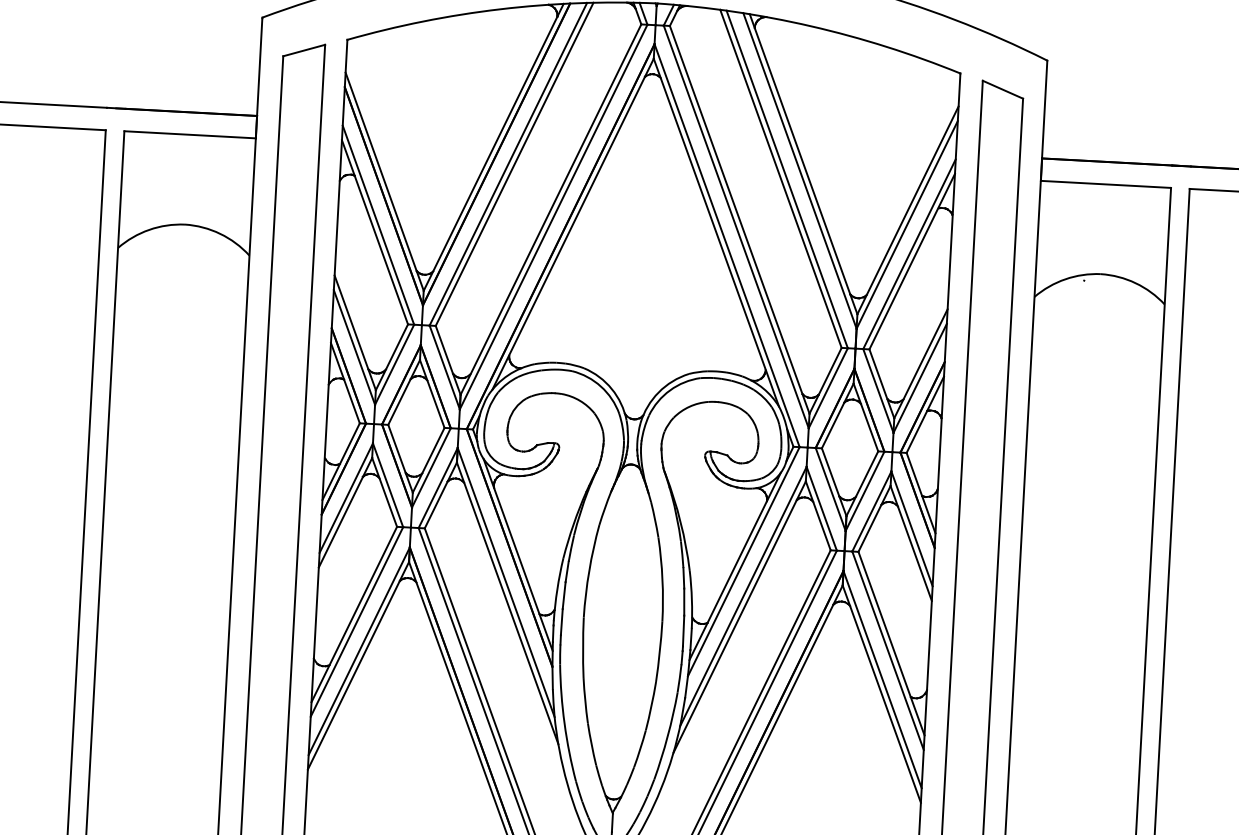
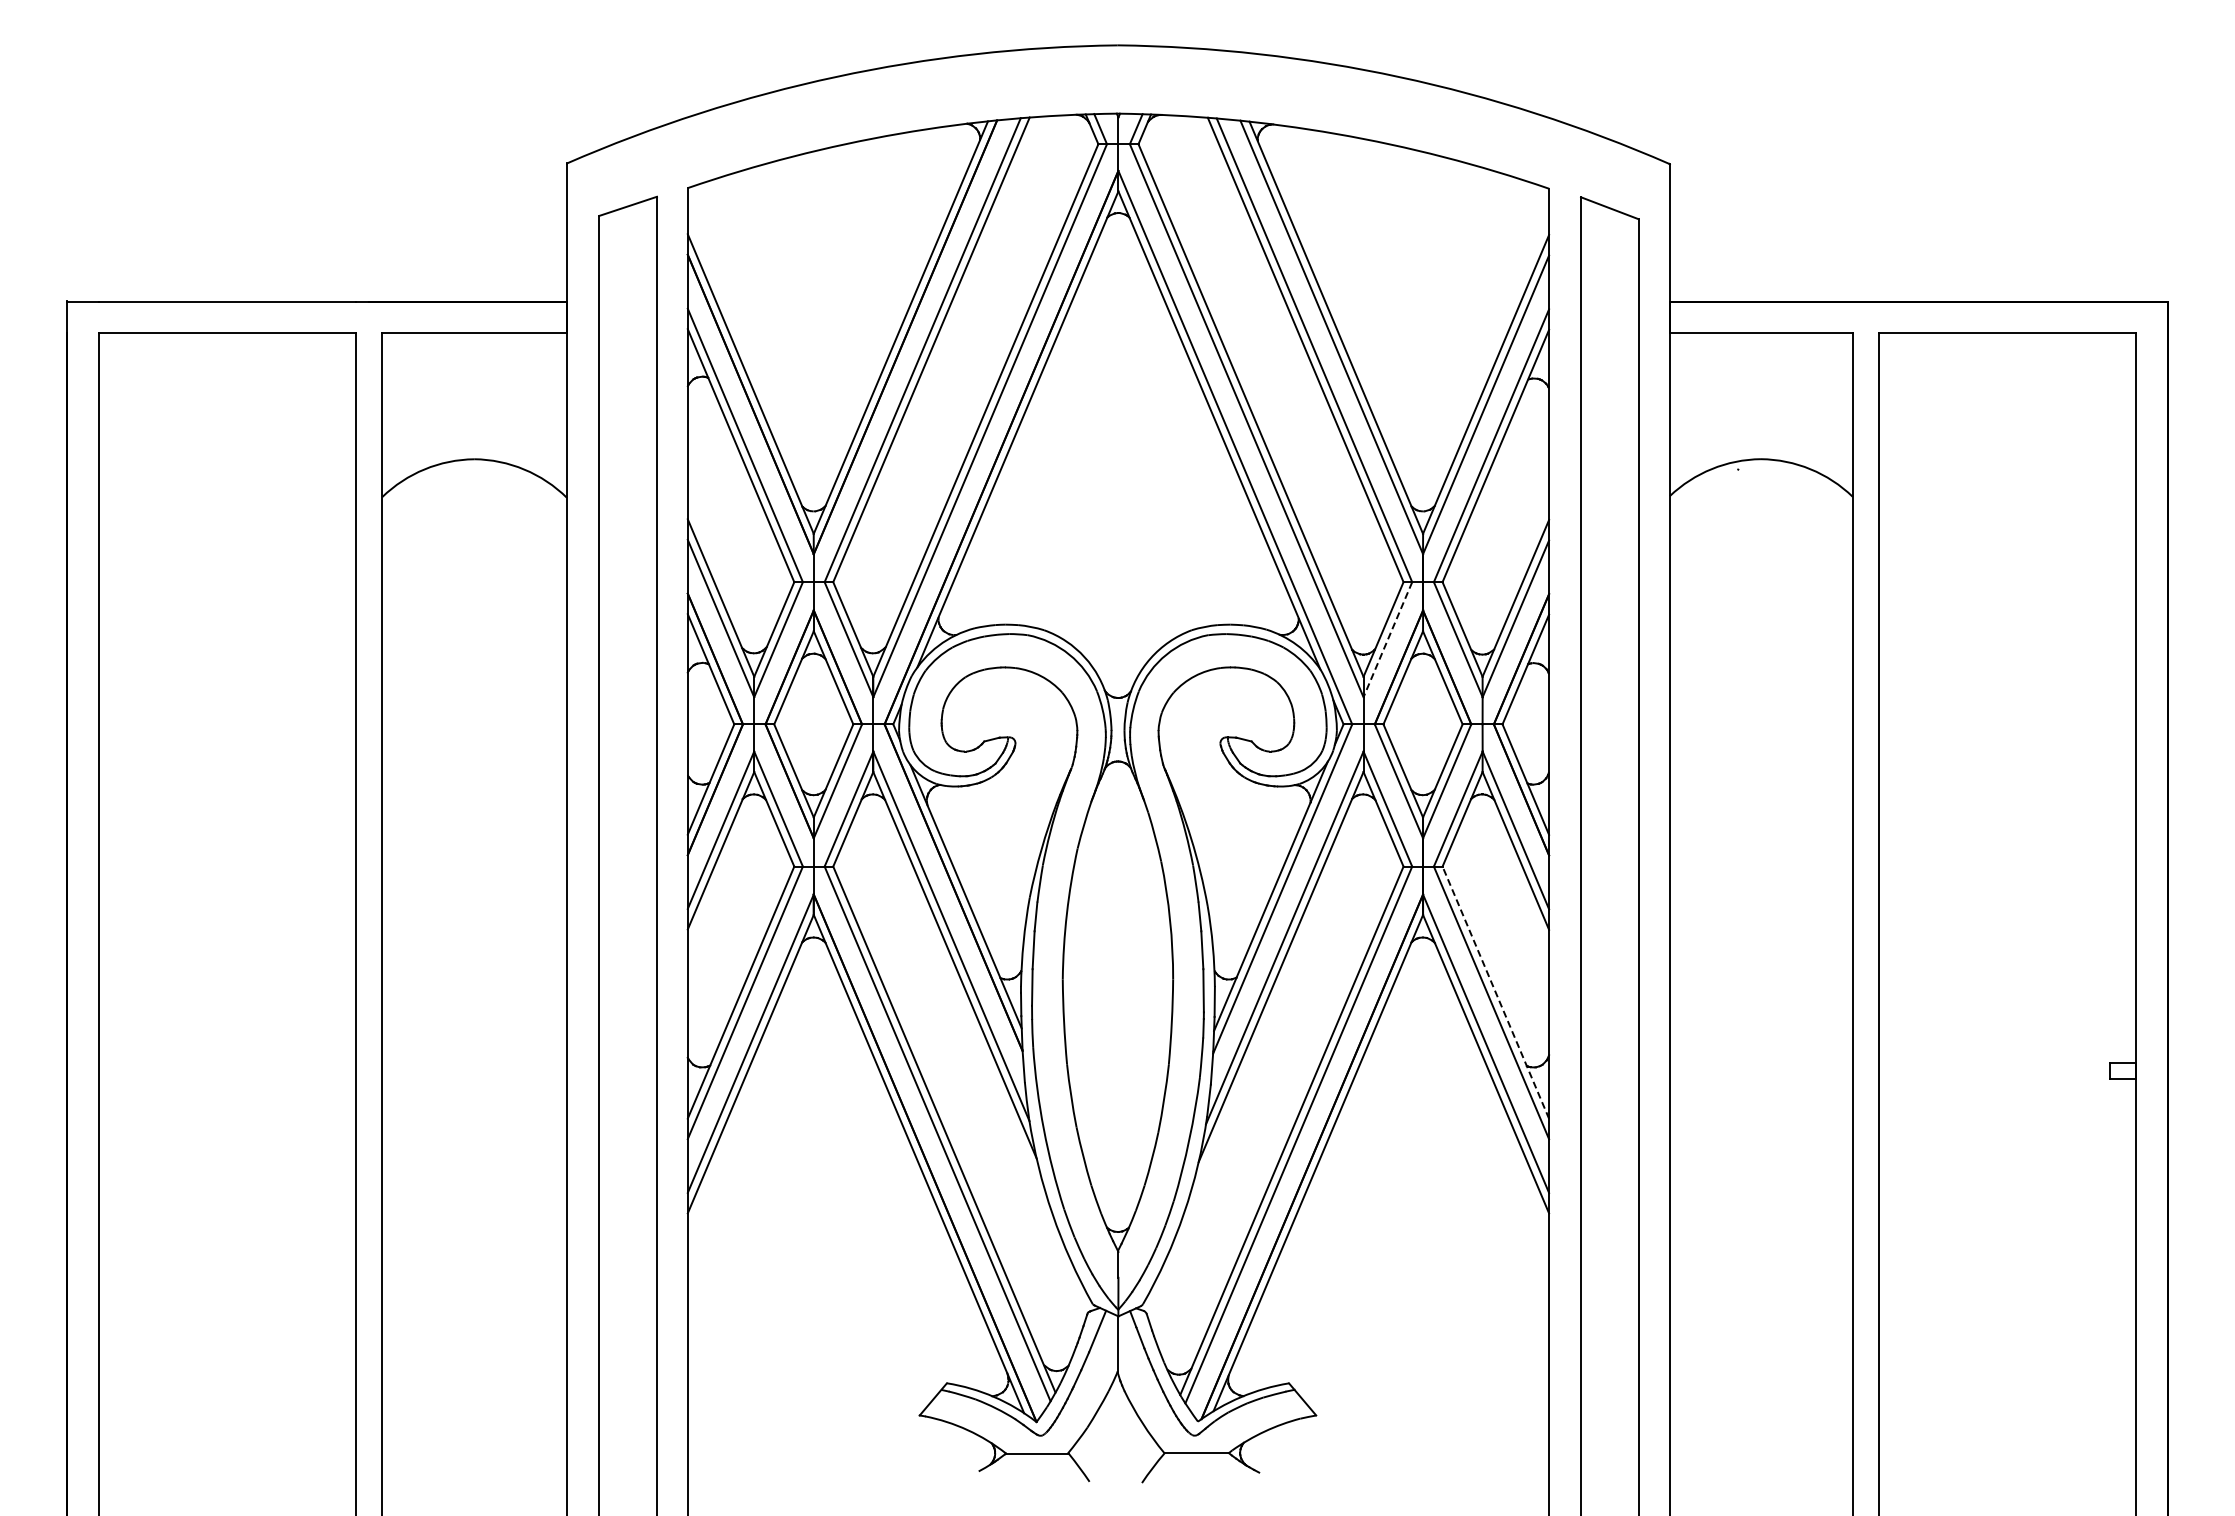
line: (827, 388) -> (1387, 640), solid -> dashed
line: (891, 643) -> (1495, 992), solid -> dashed

